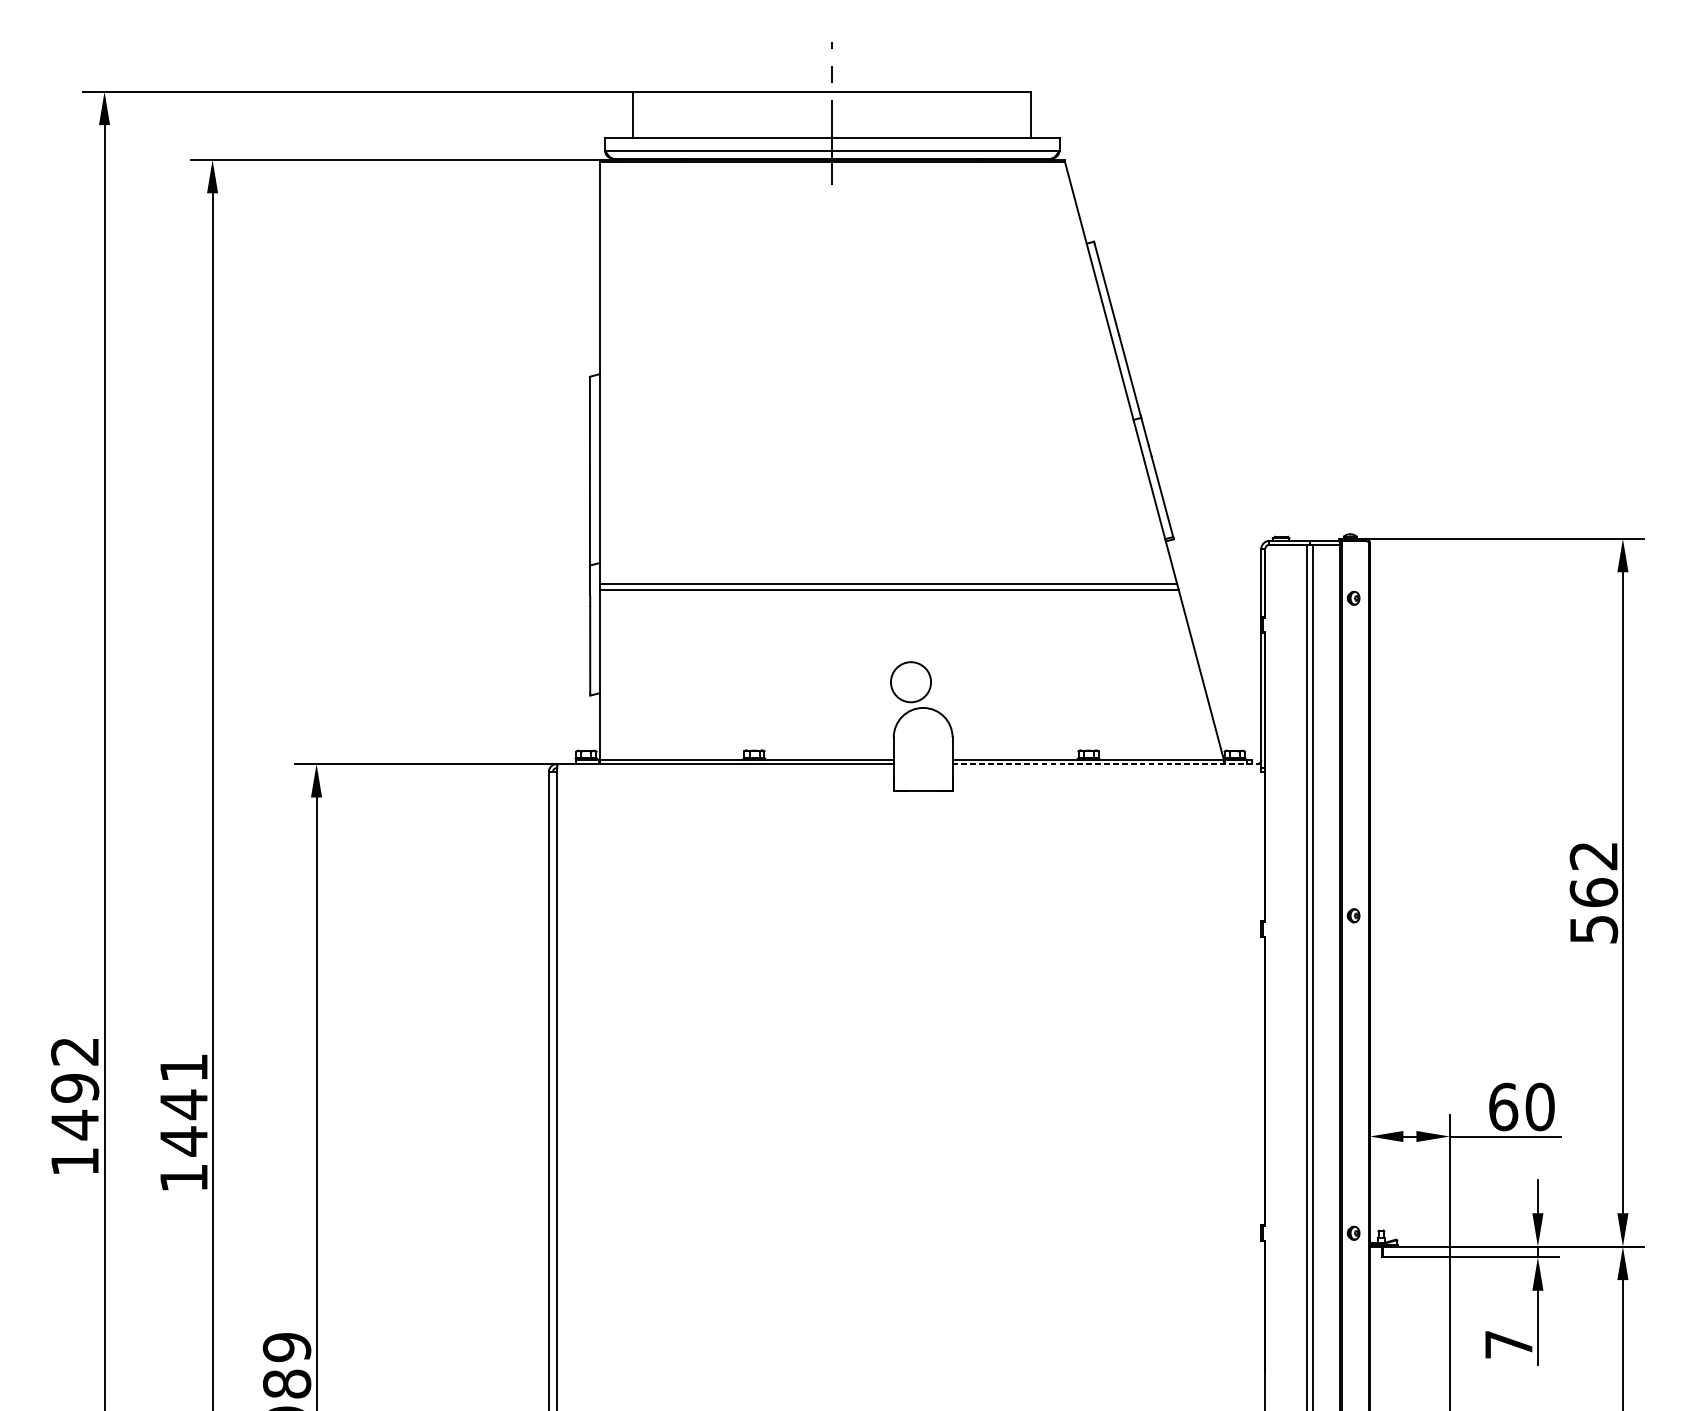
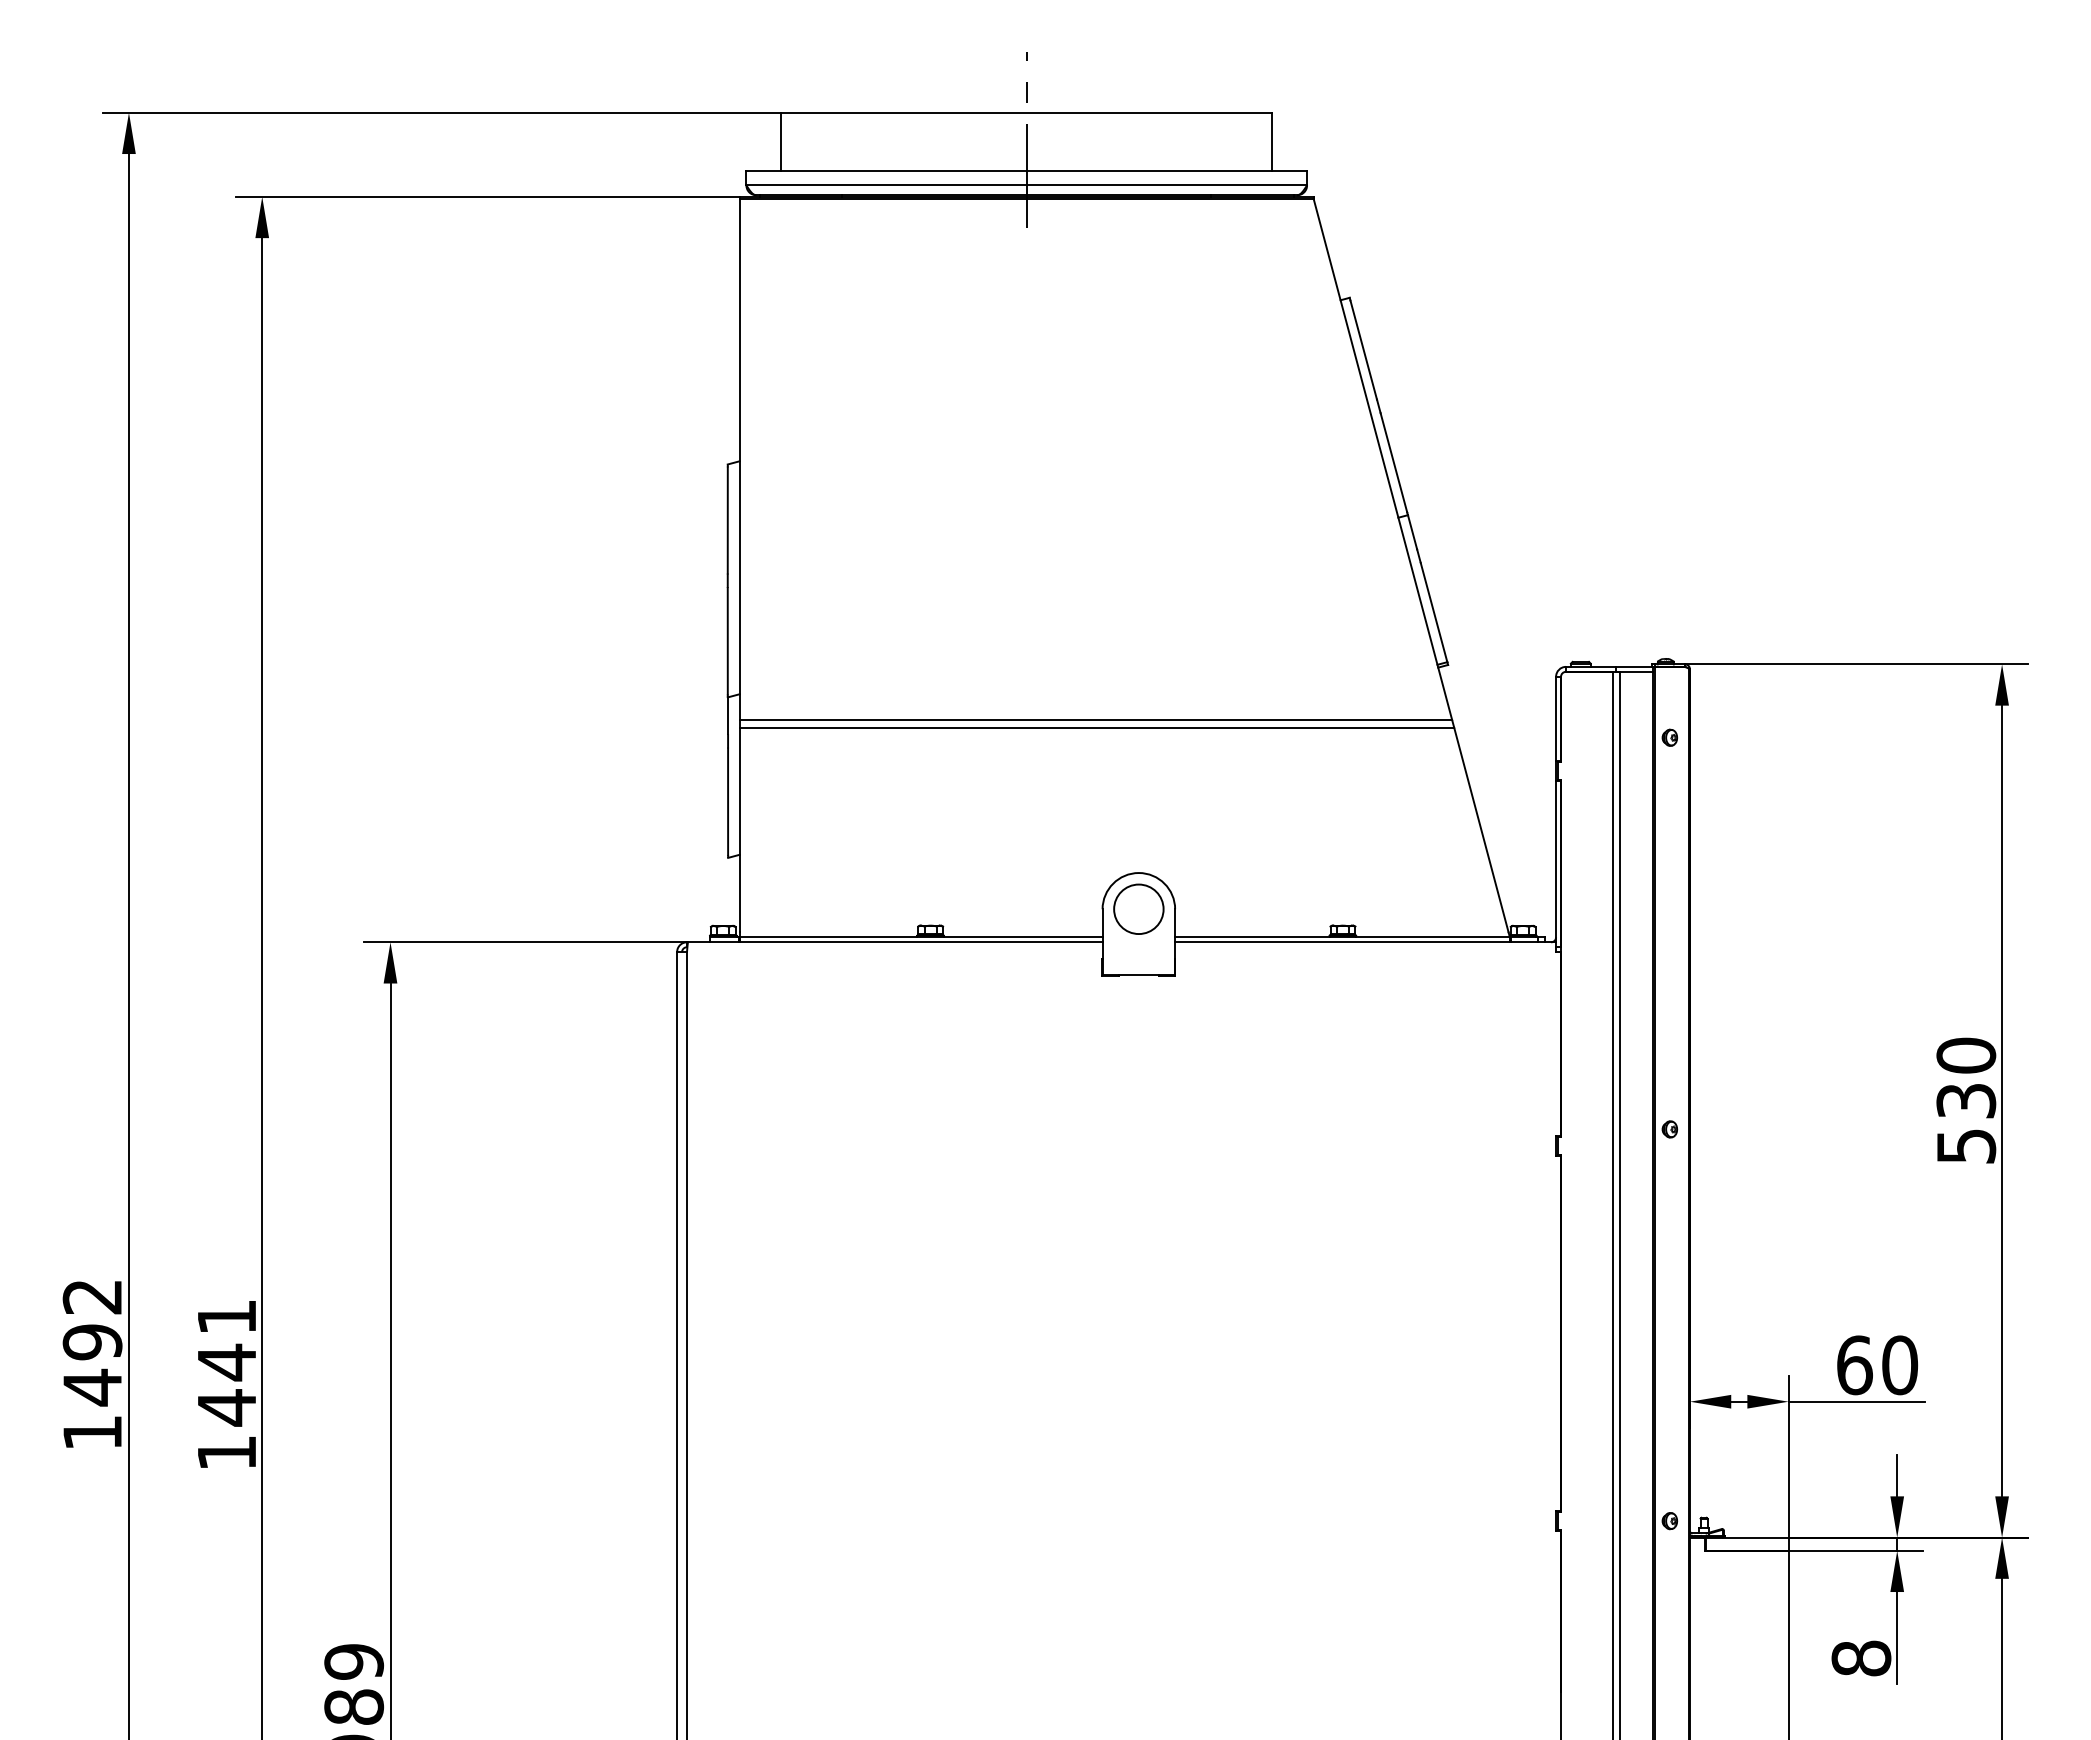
circle: (910, 681) -> (1138, 908), moved
line: (1106, 764) -> (1365, 942), dashed -> solid
text: (1594, 873) -> (1966, 1077), 562 -> 530
text: (1508, 1344) -> (1861, 1658), 7 -> 8

